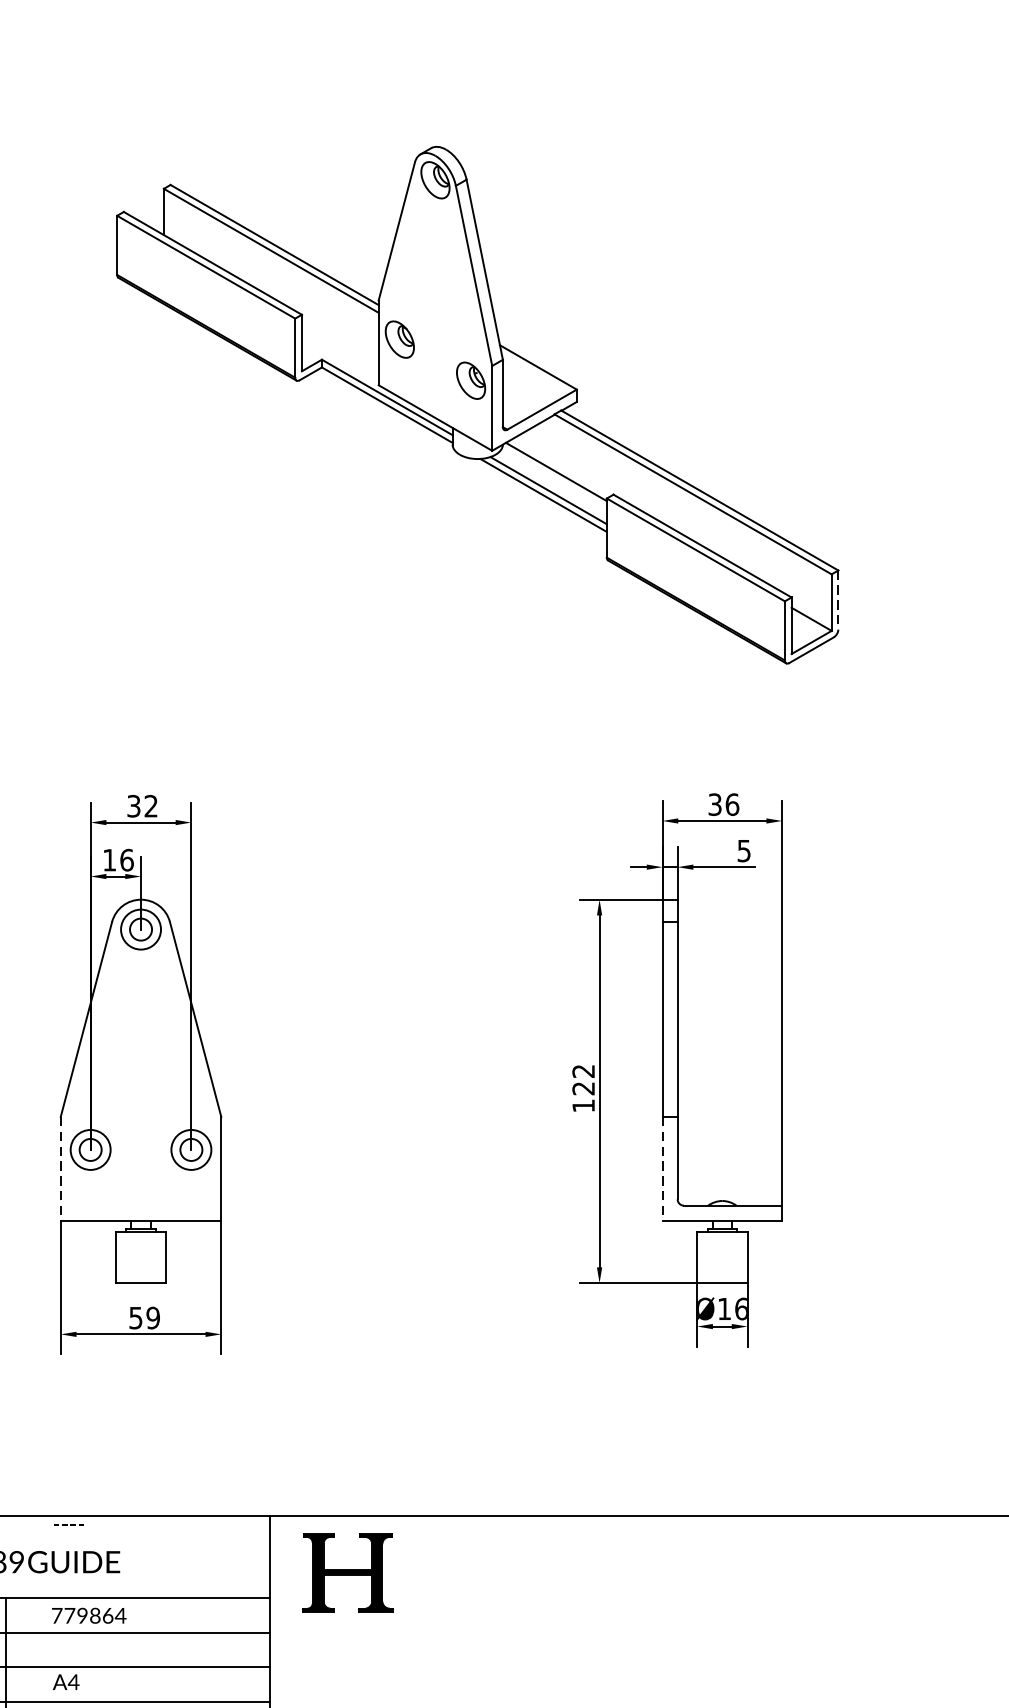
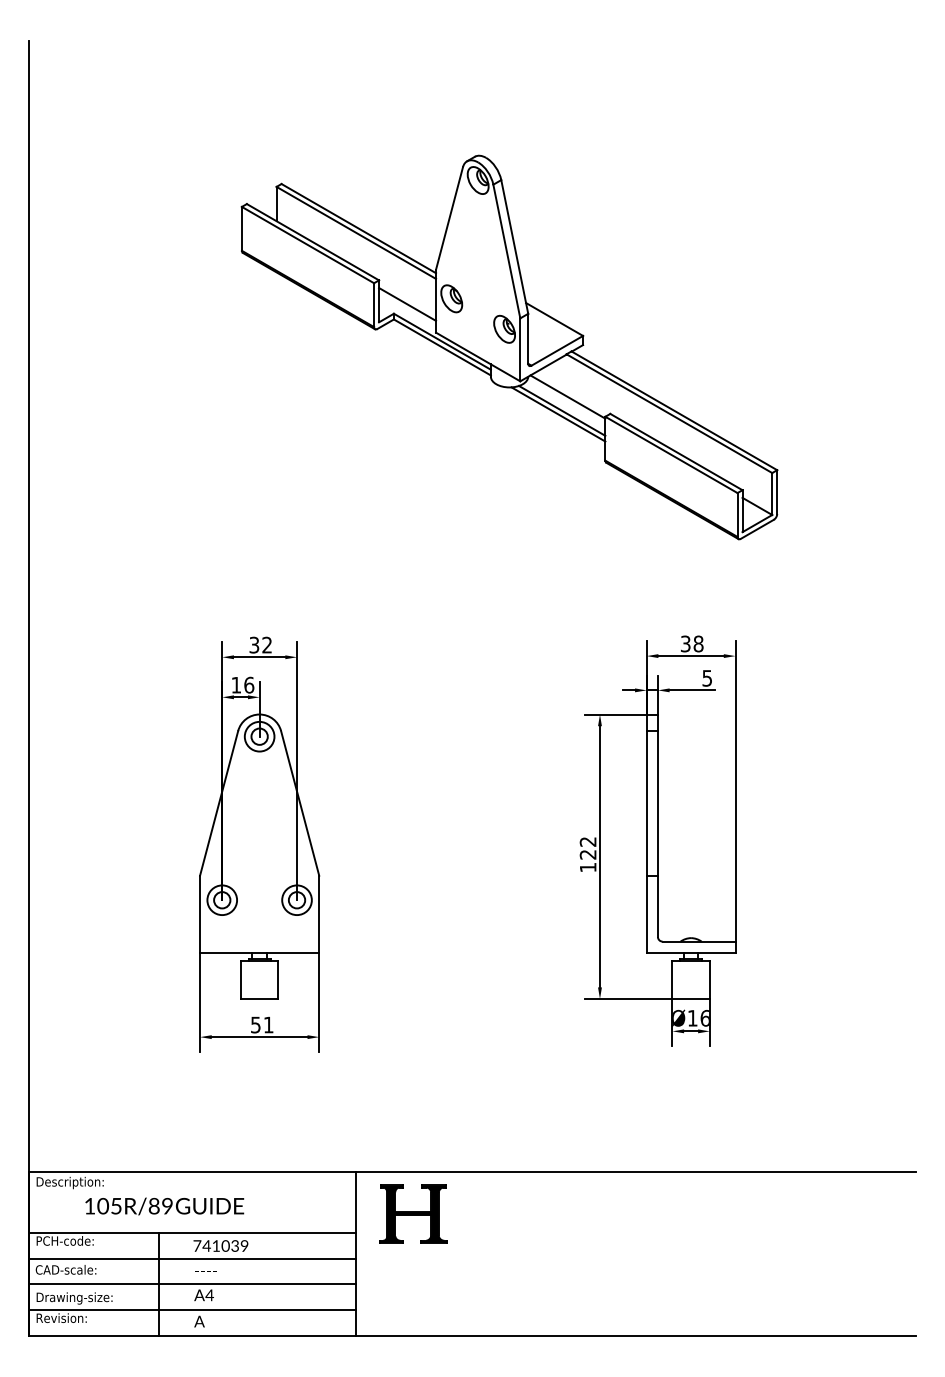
line: (340, 347) -> (407, 304), added
line: (838, 600) -> (777, 492), dashed -> solid
text: (732, 804) -> (698, 643), 36 -> 38
line: (61, 1169) -> (200, 914), dashed -> solid
line: (662, 1169) -> (646, 914), dashed -> solid
text: (152, 1317) -> (268, 1024), 59 -> 51
text: (68, 1524) -> (205, 1271), moved
text: (95, 1615) -> (225, 1245), 779864 -> 741039

